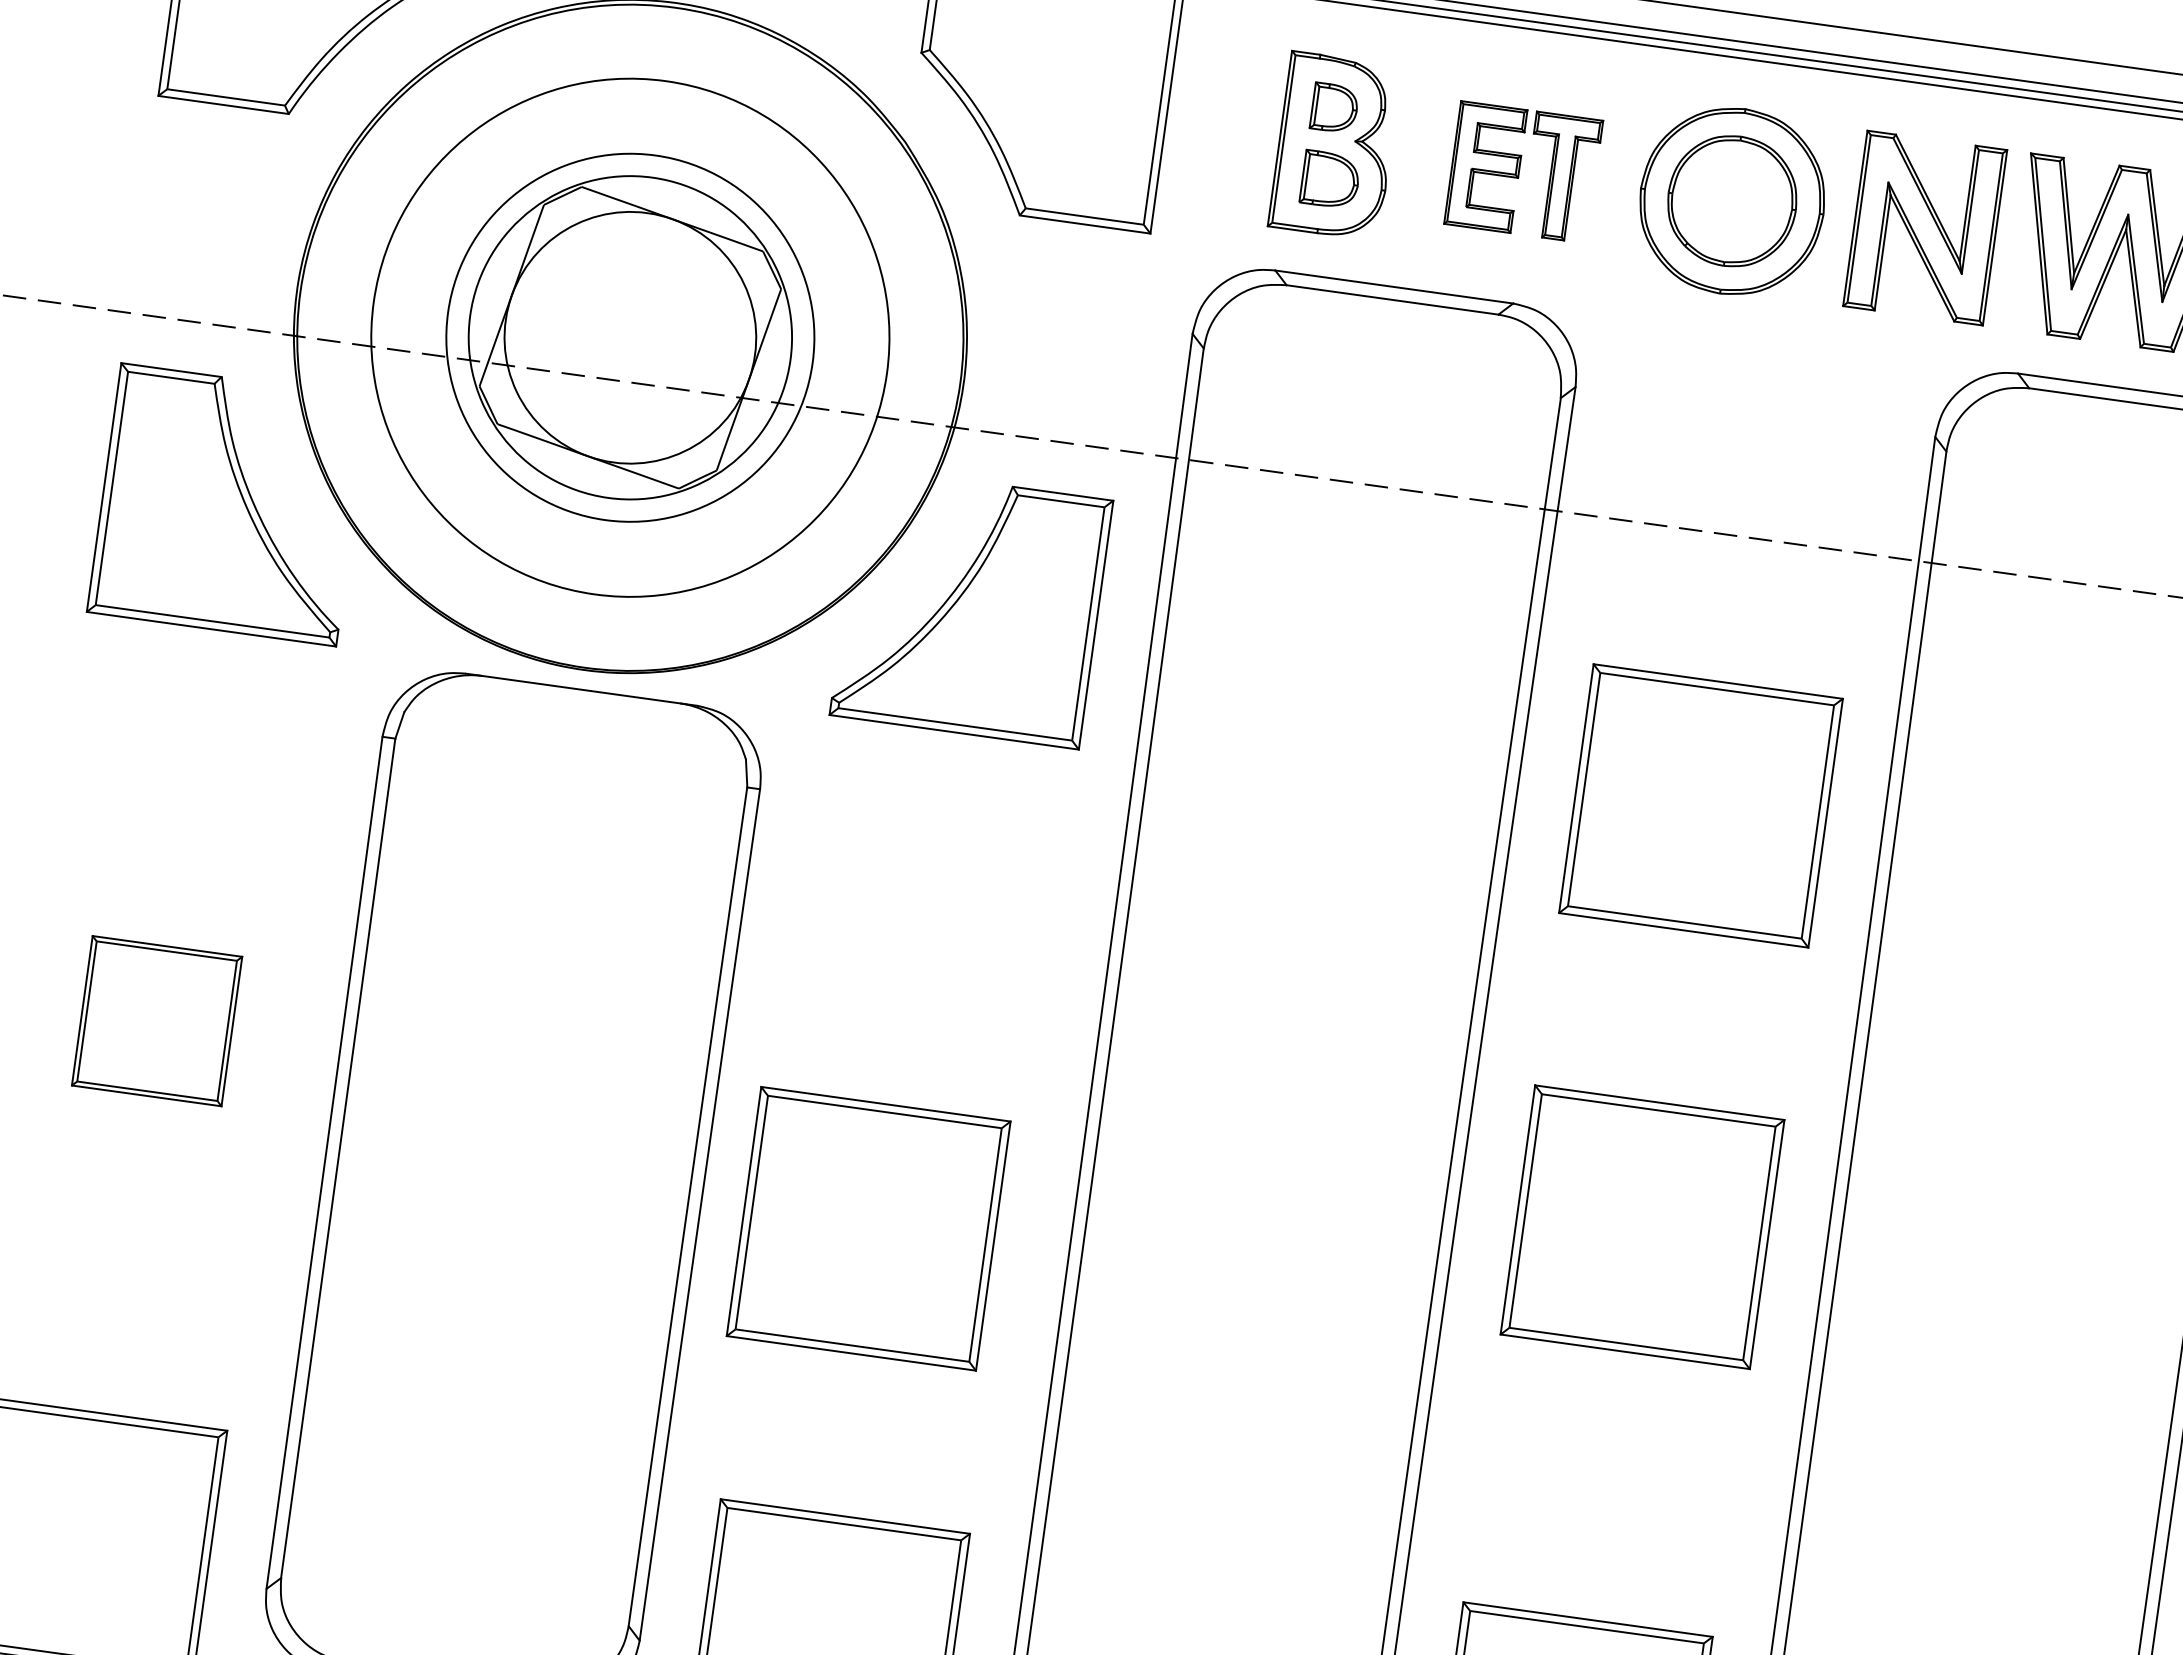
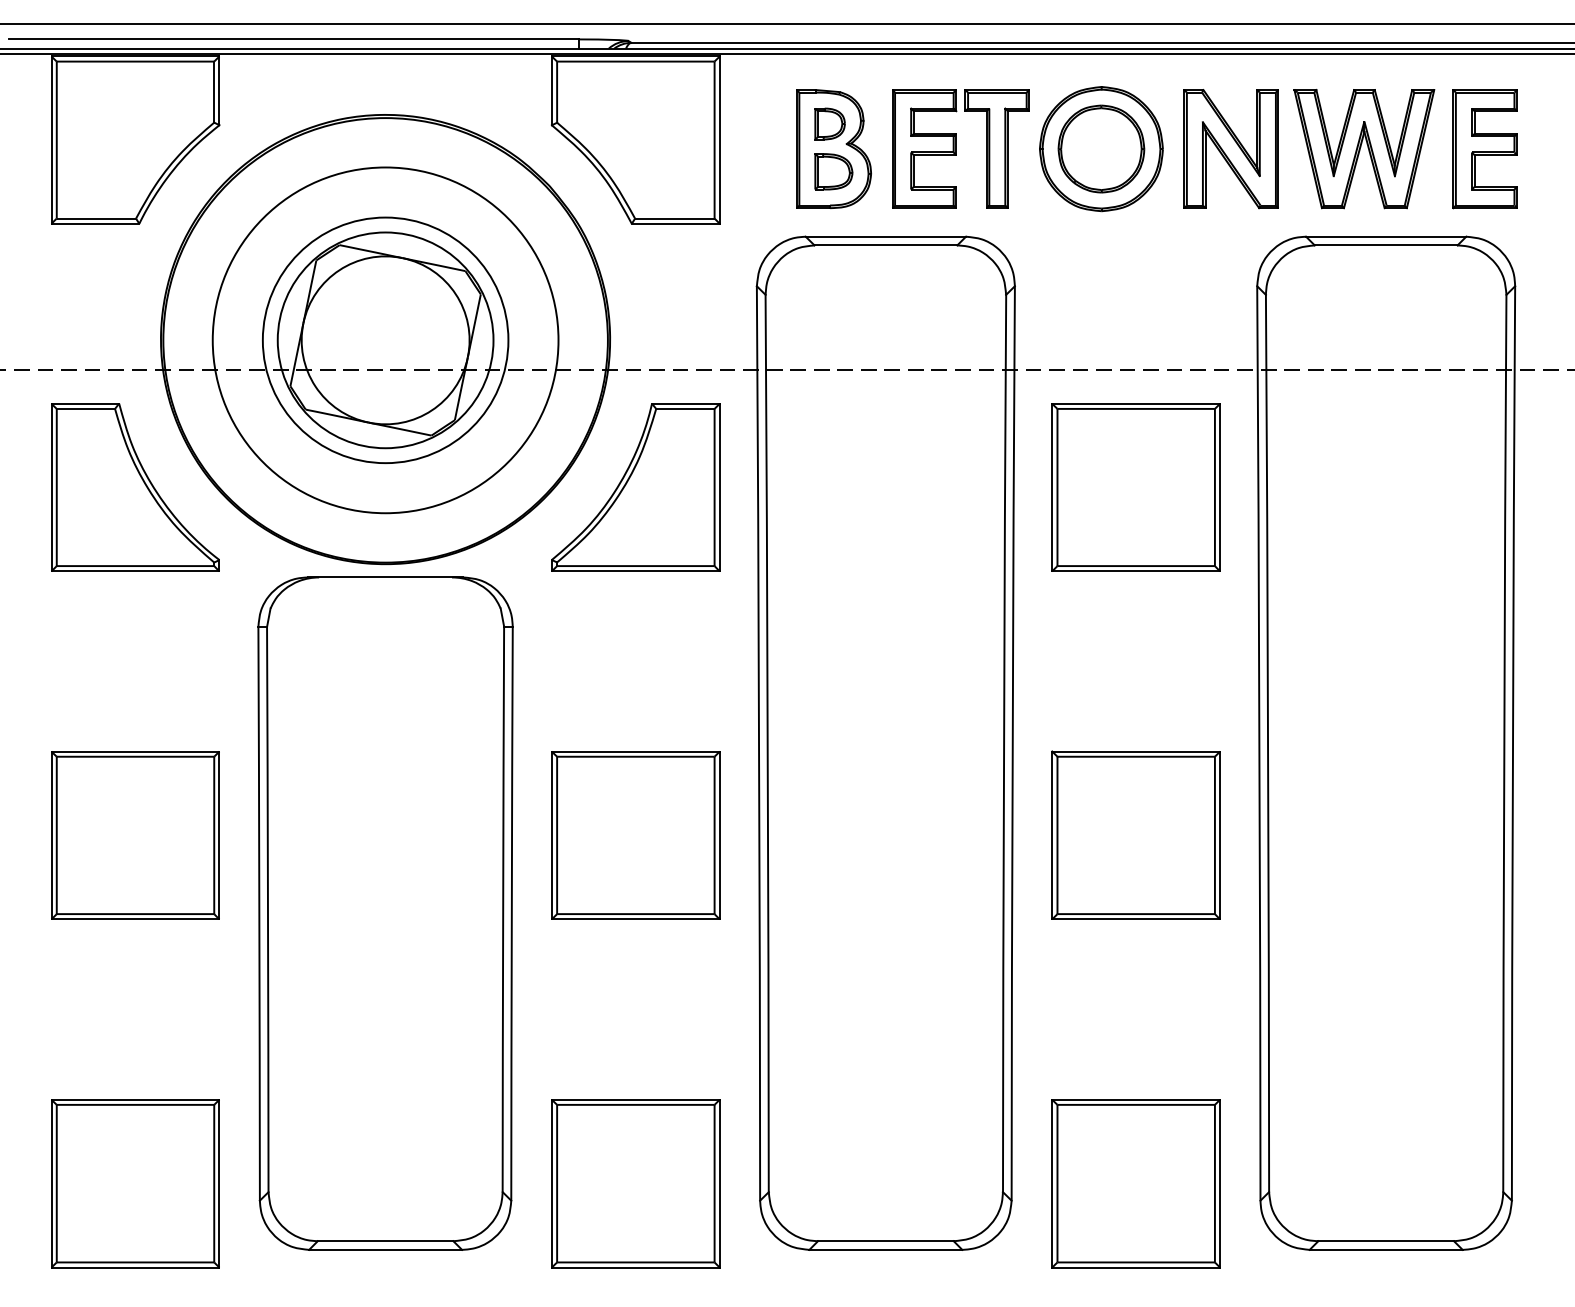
part: (1523, 171) -> (960, 148), size x1.43
part: (1699, 805) -> (1135, 487), moved
part: (157, 1021) -> (135, 835), size x1.67
part: (868, 1228) -> (635, 835), moved

